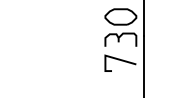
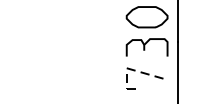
line: (109, 56) -> (132, 69), solid -> dashed

